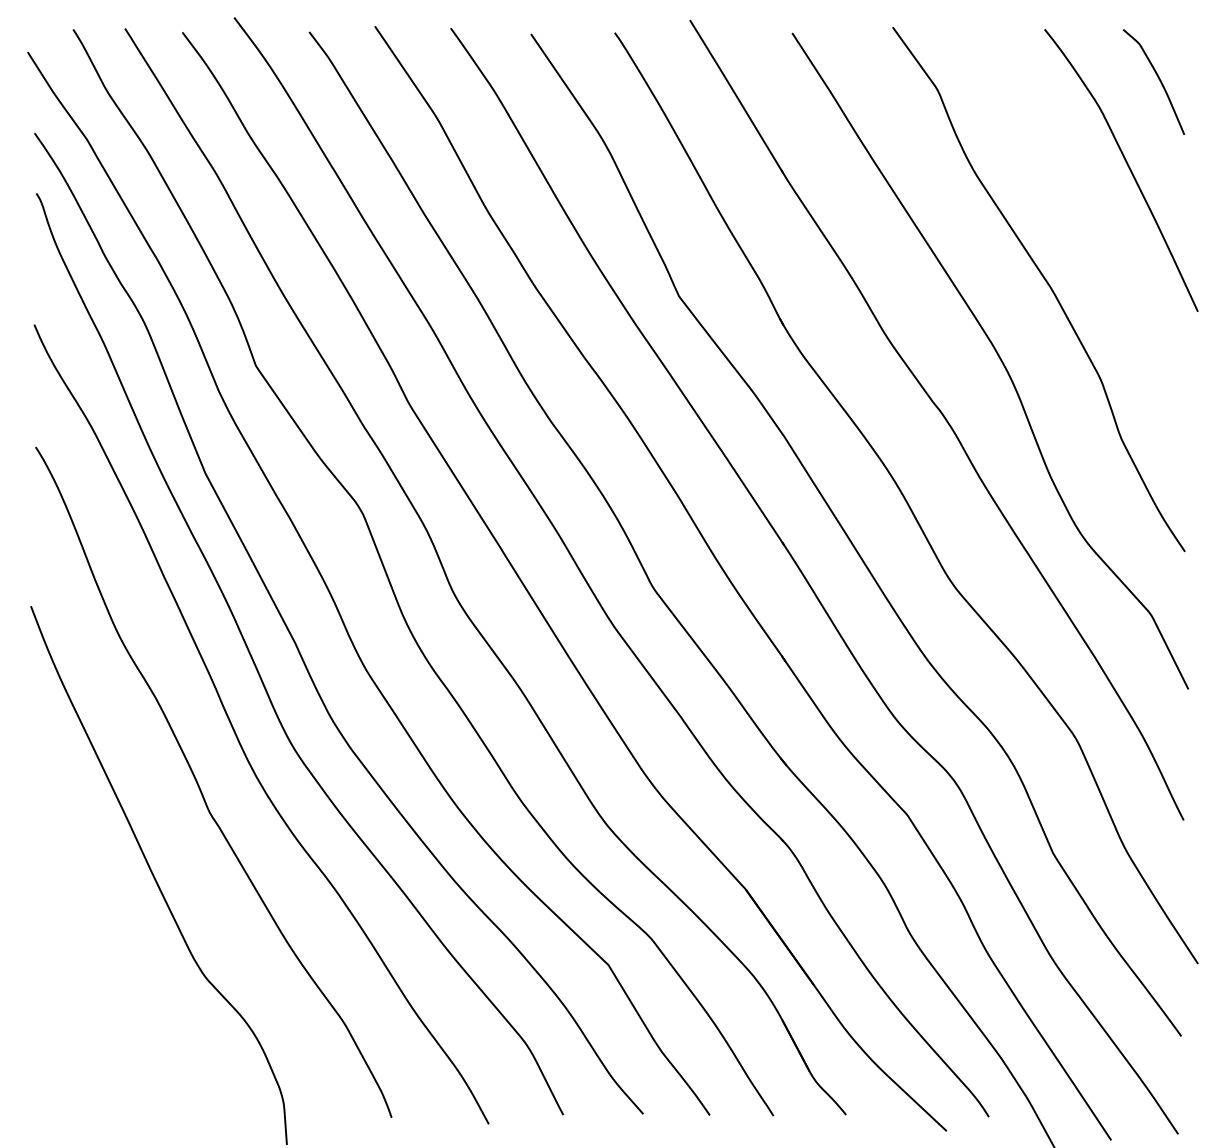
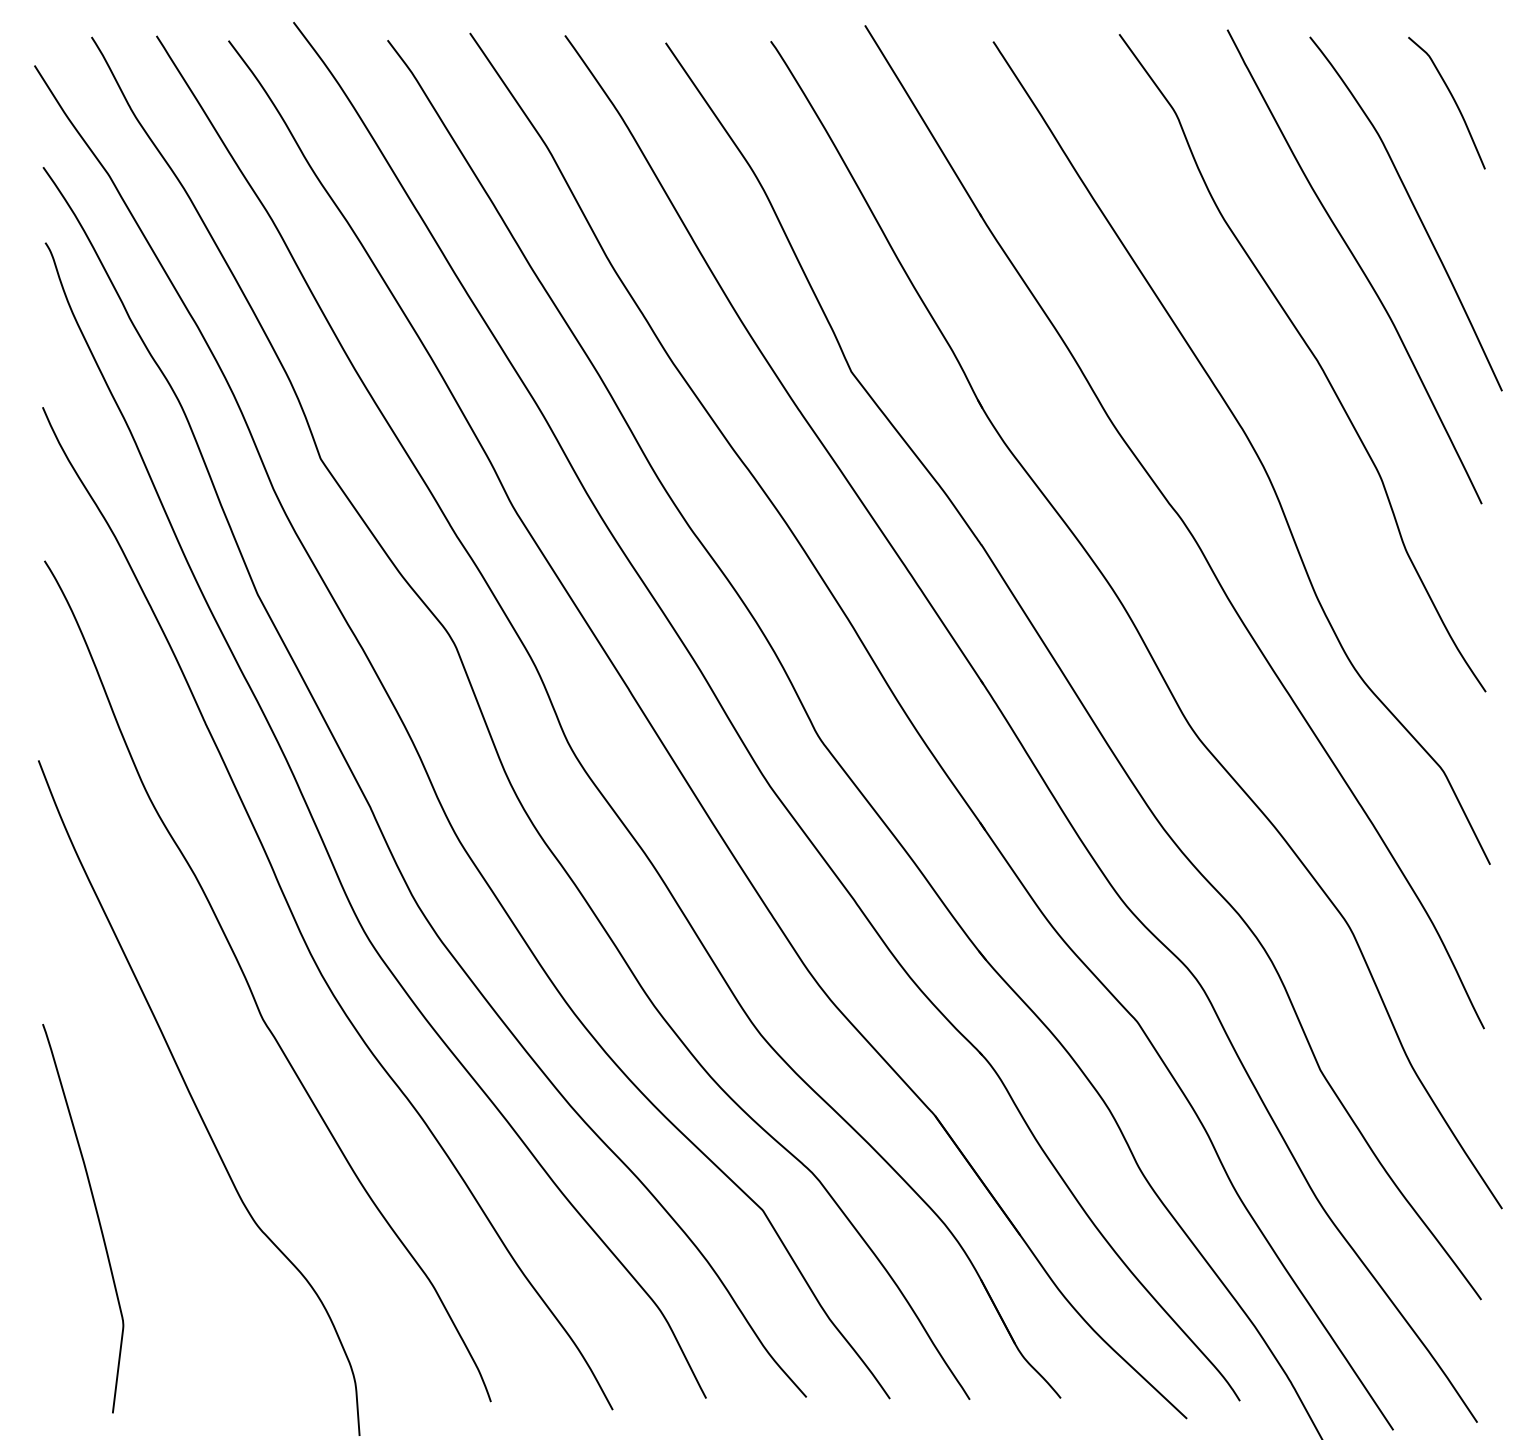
curve: (1082, 210) -> (1357, 264), added
curve: (77, 969) -> (96, 1215), added

